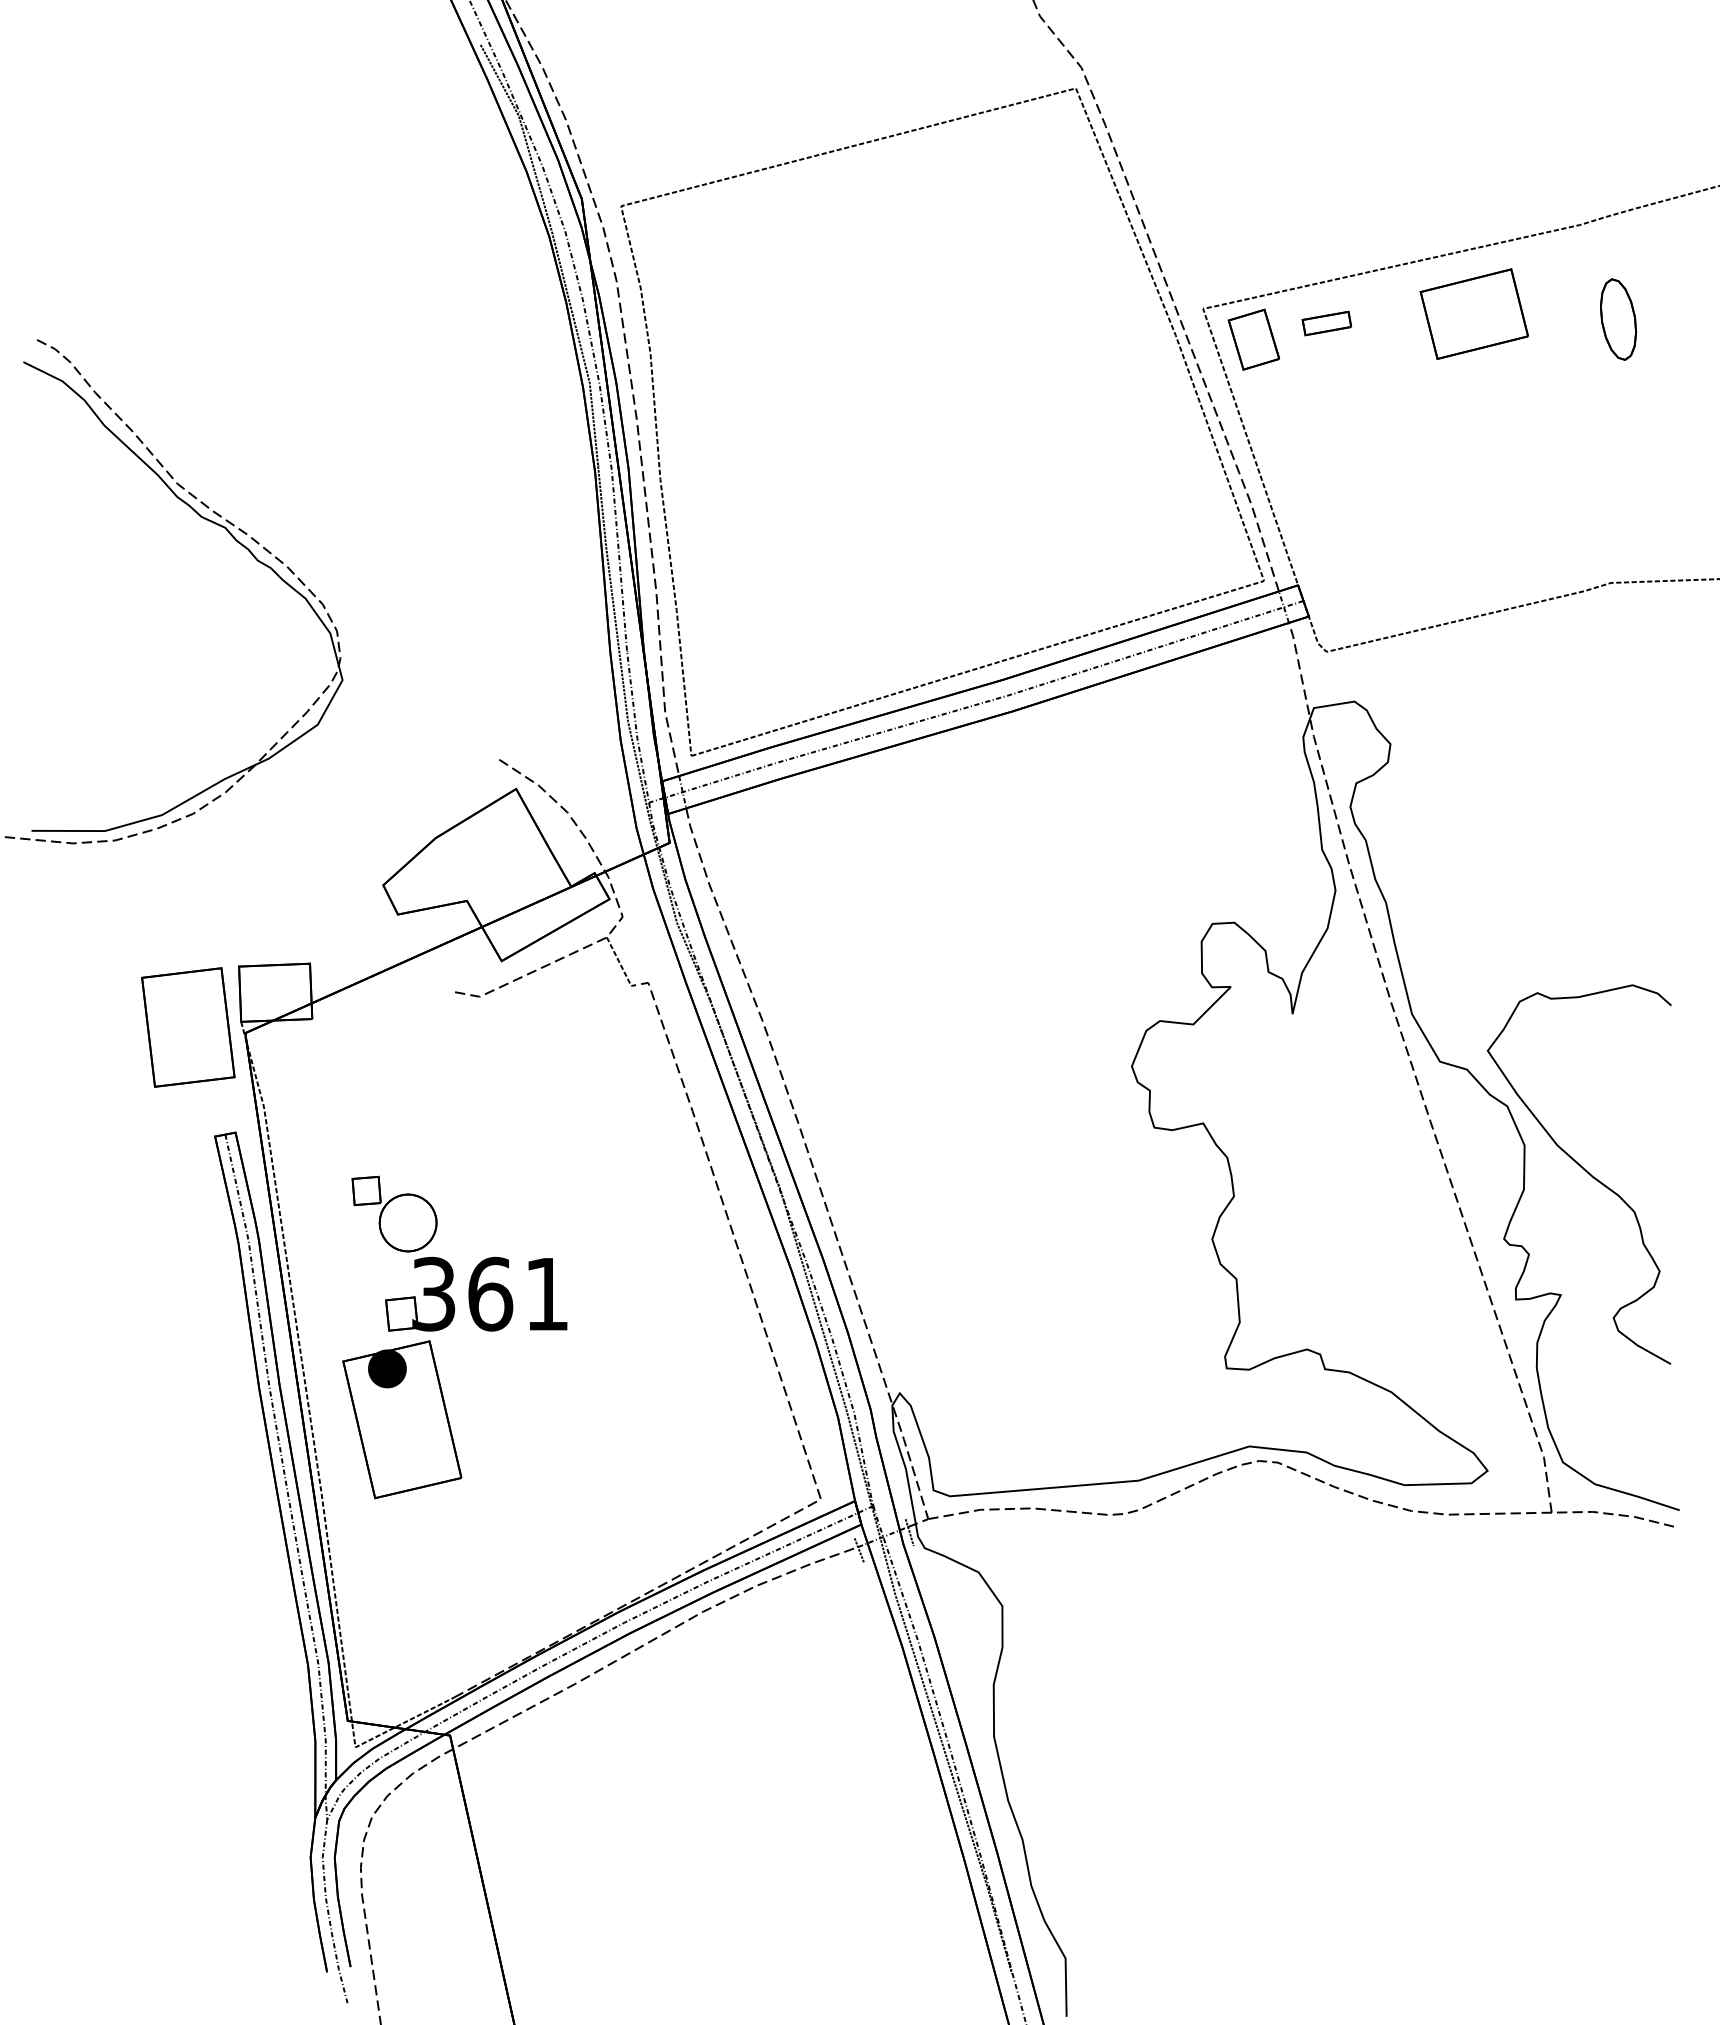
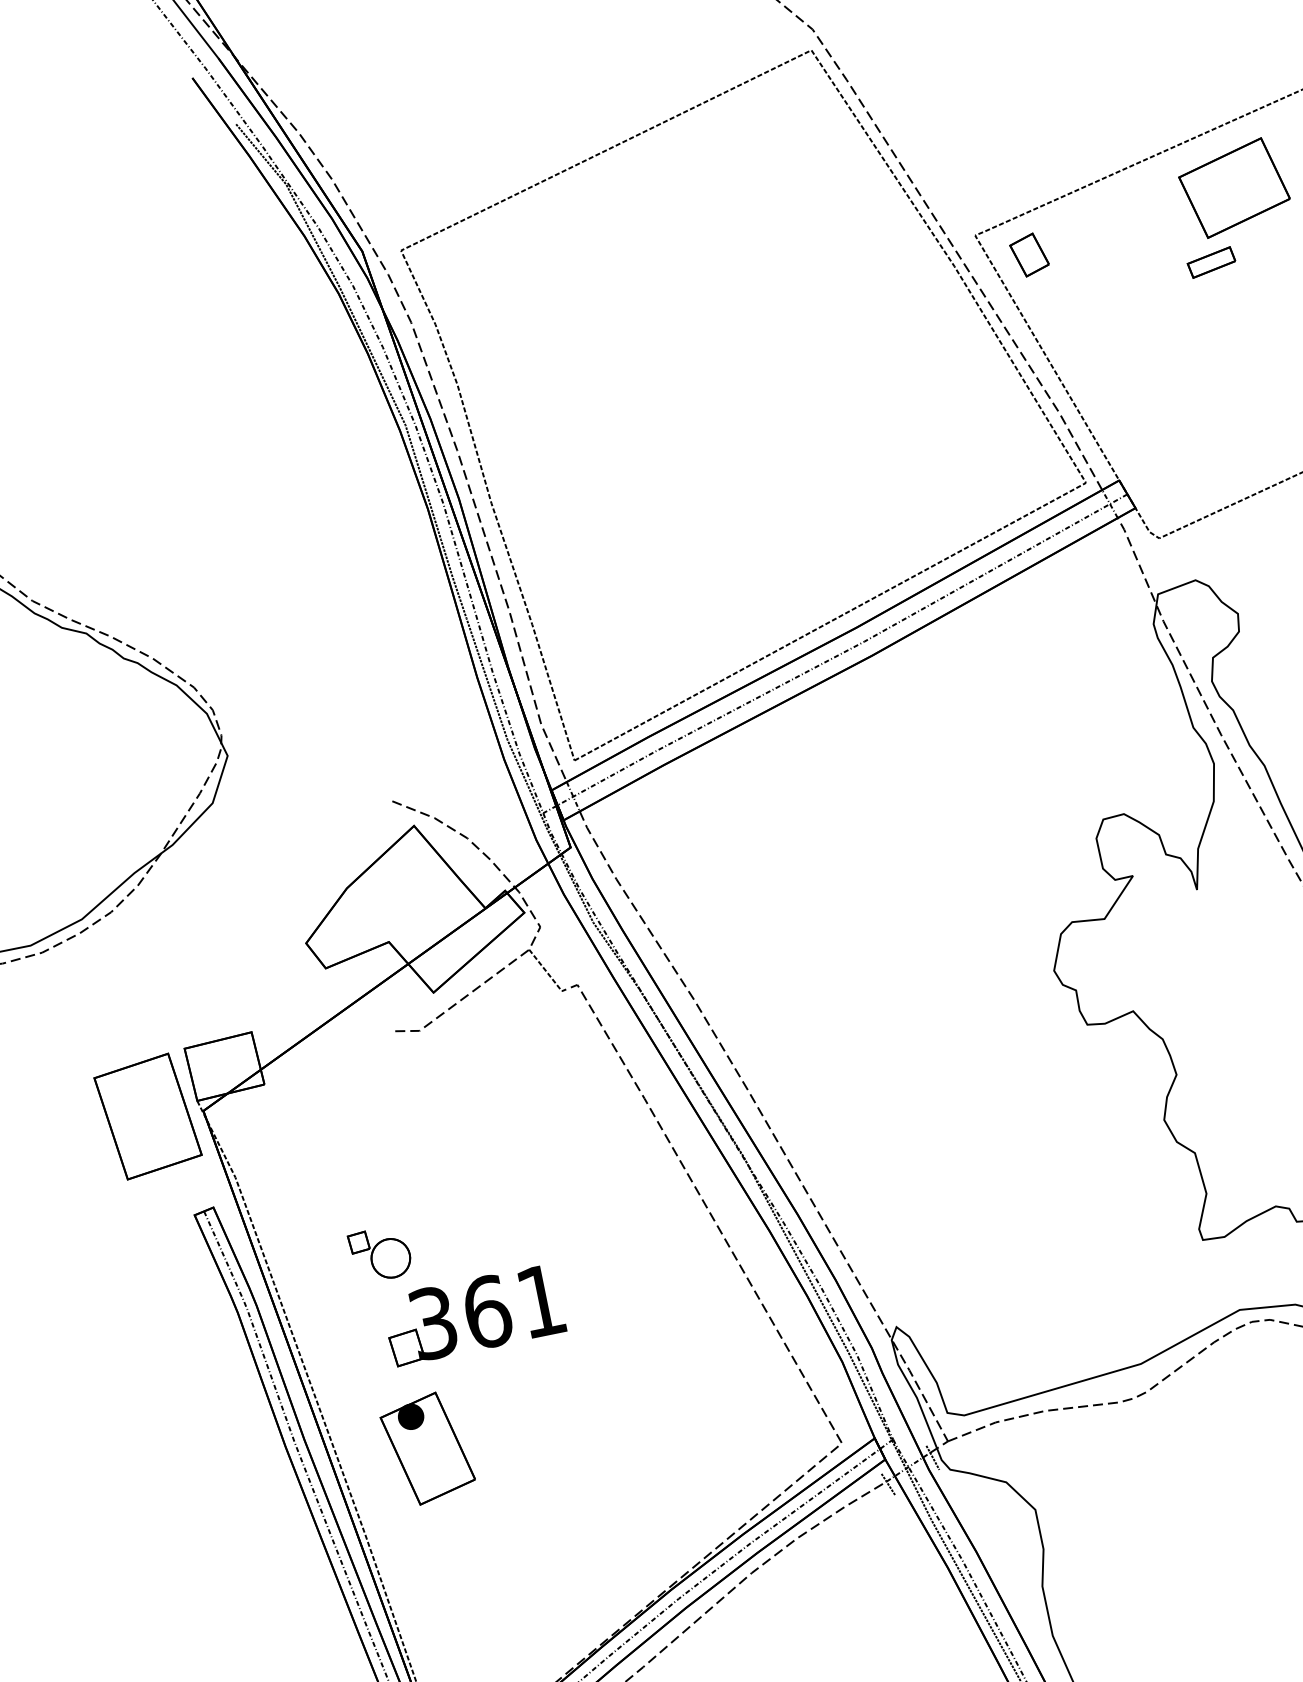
part: (1326, 323) -> (1211, 262), moved
part: (1253, 339) -> (1029, 255), size x0.7
part: (394, 1213) -> (380, 1253), size x0.7
part: (402, 1419) -> (427, 1448), size x0.7

